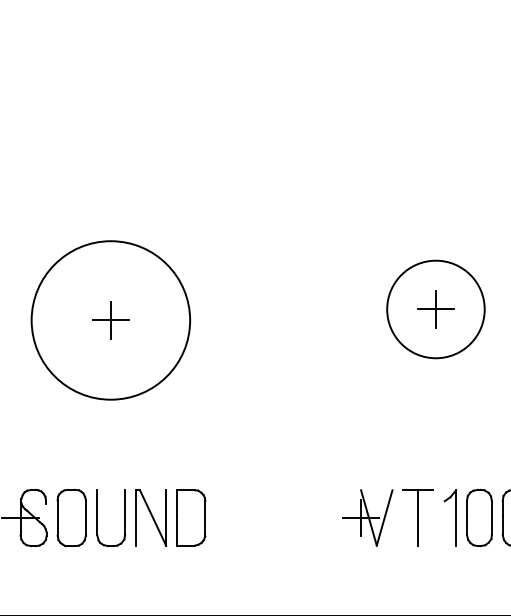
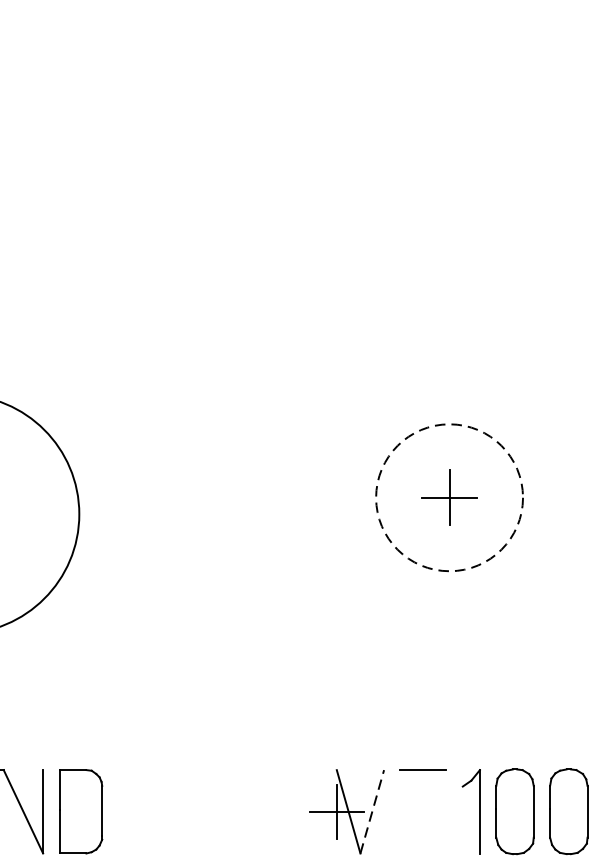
circle: (435, 309) -> (448, 497), solid -> dashed
line: (384, 517) -> (372, 811), solid -> dashed
line: (418, 517) -> (423, 811), removed

